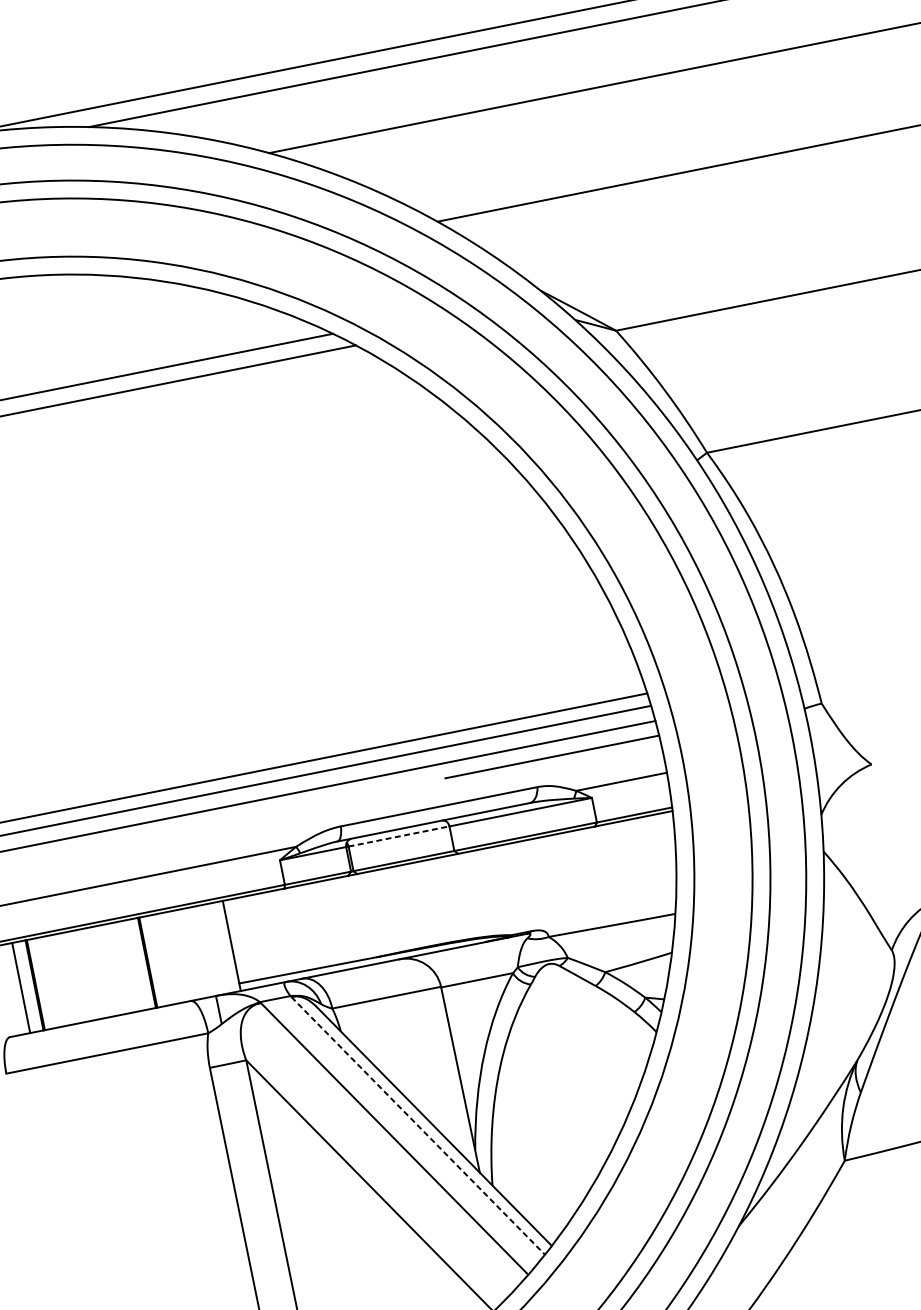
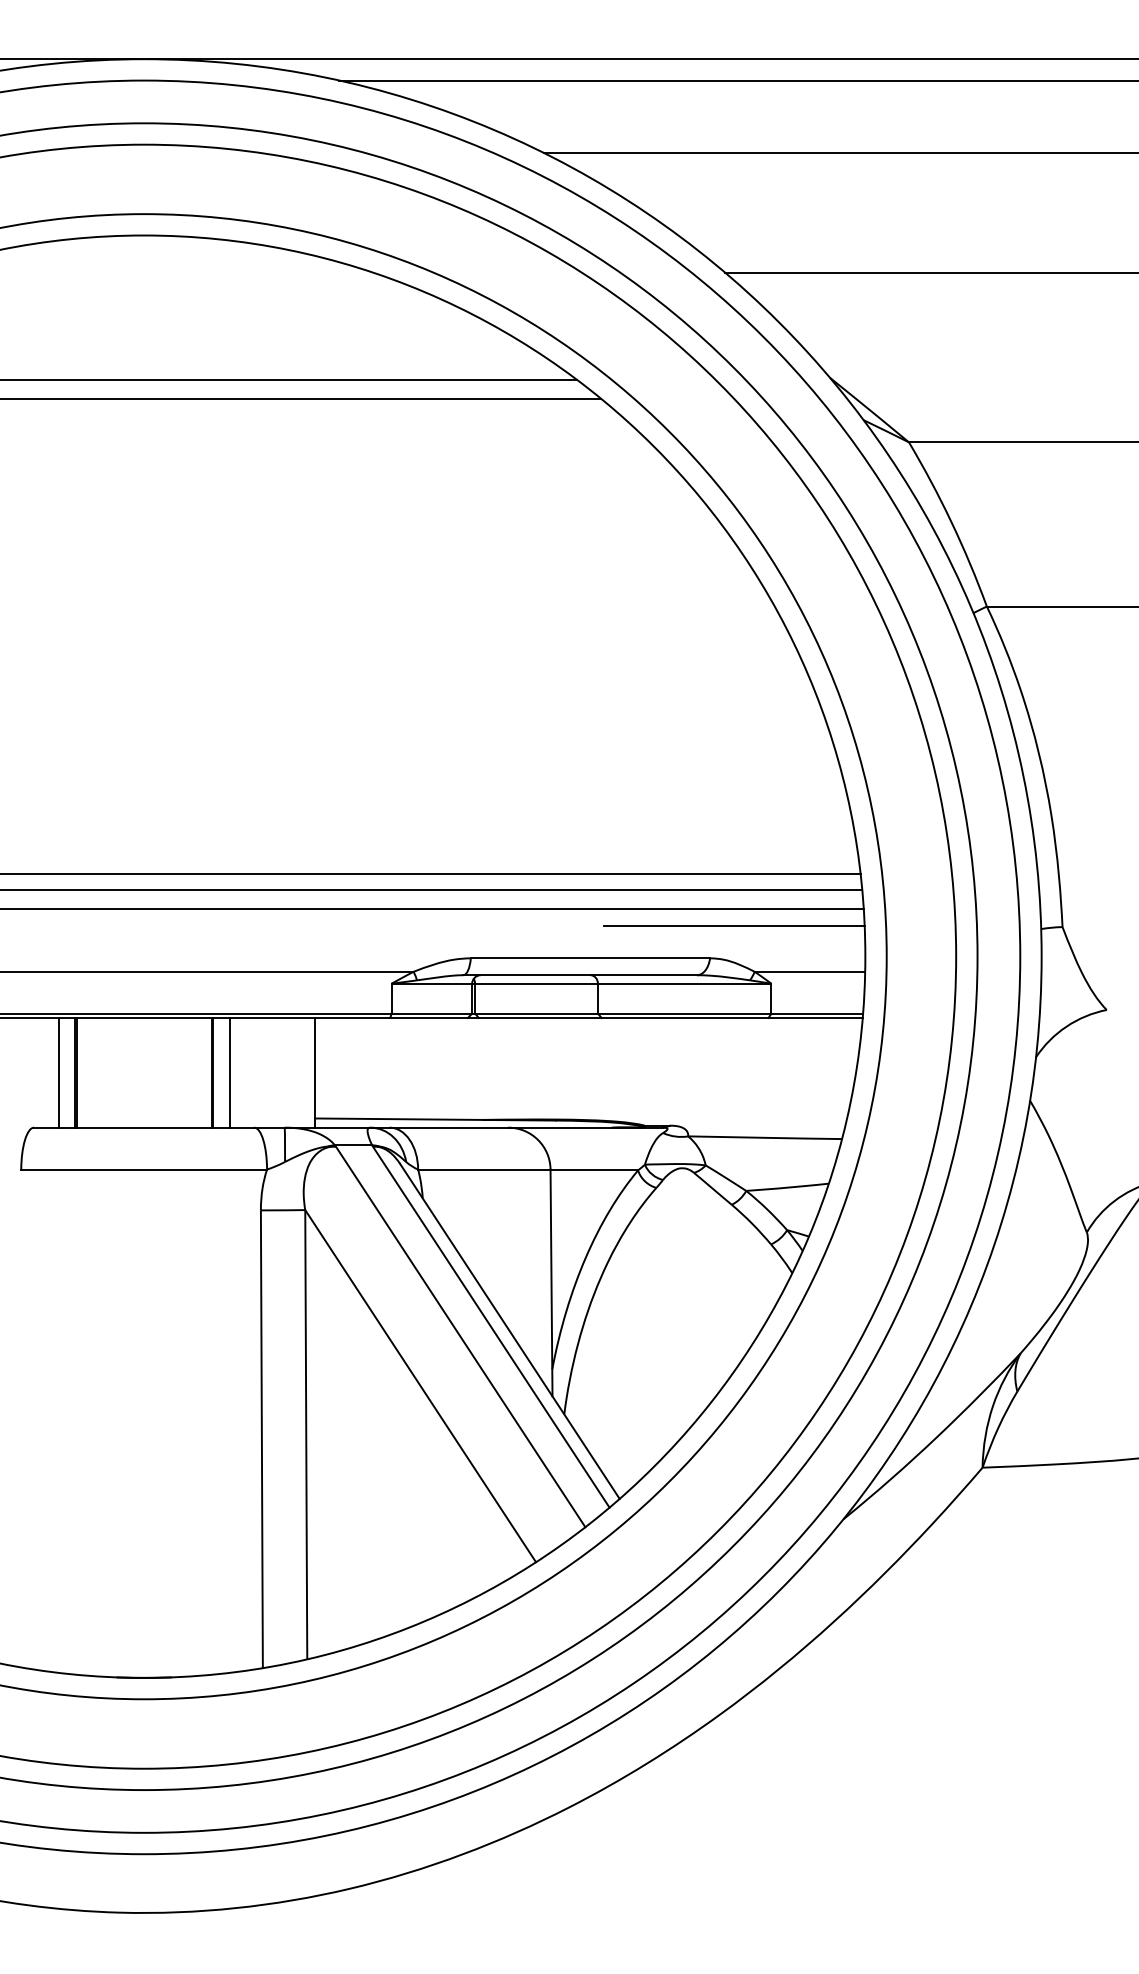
line: (399, 836) -> (537, 983), dashed -> solid
line: (161, 959) -> (229, 1072), added
line: (418, 1126) -> (491, 1327), dashed -> solid

